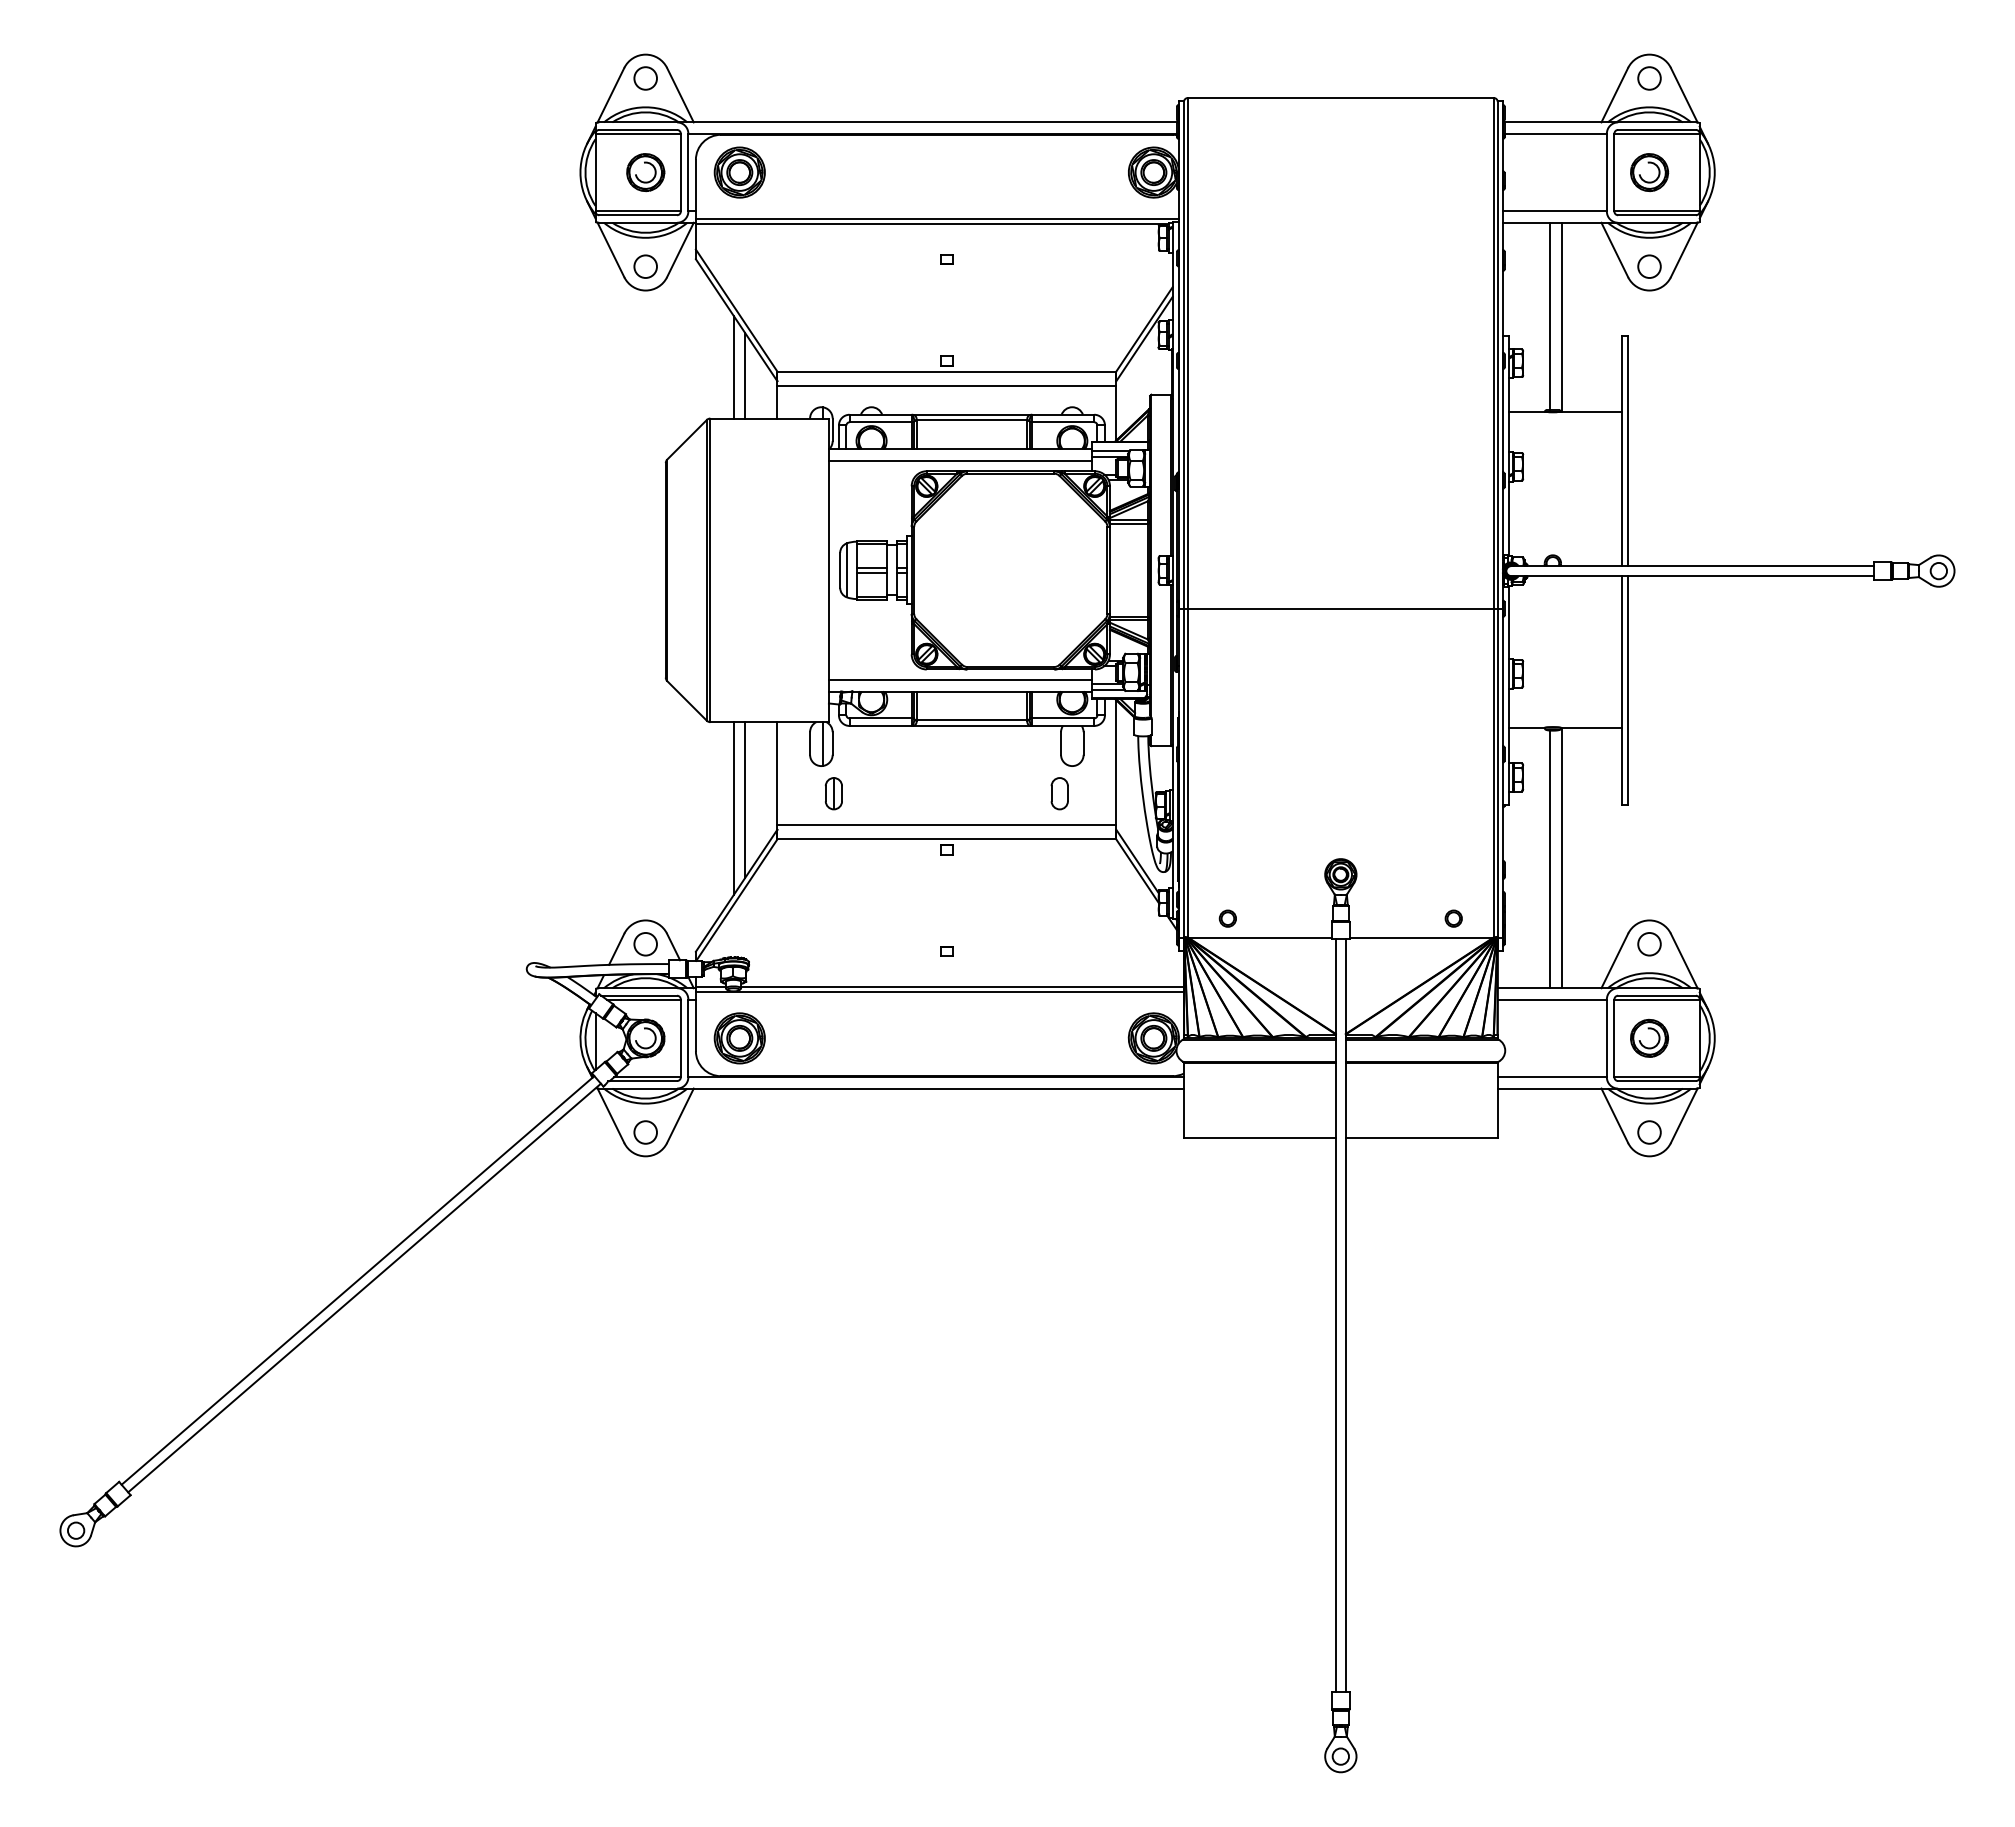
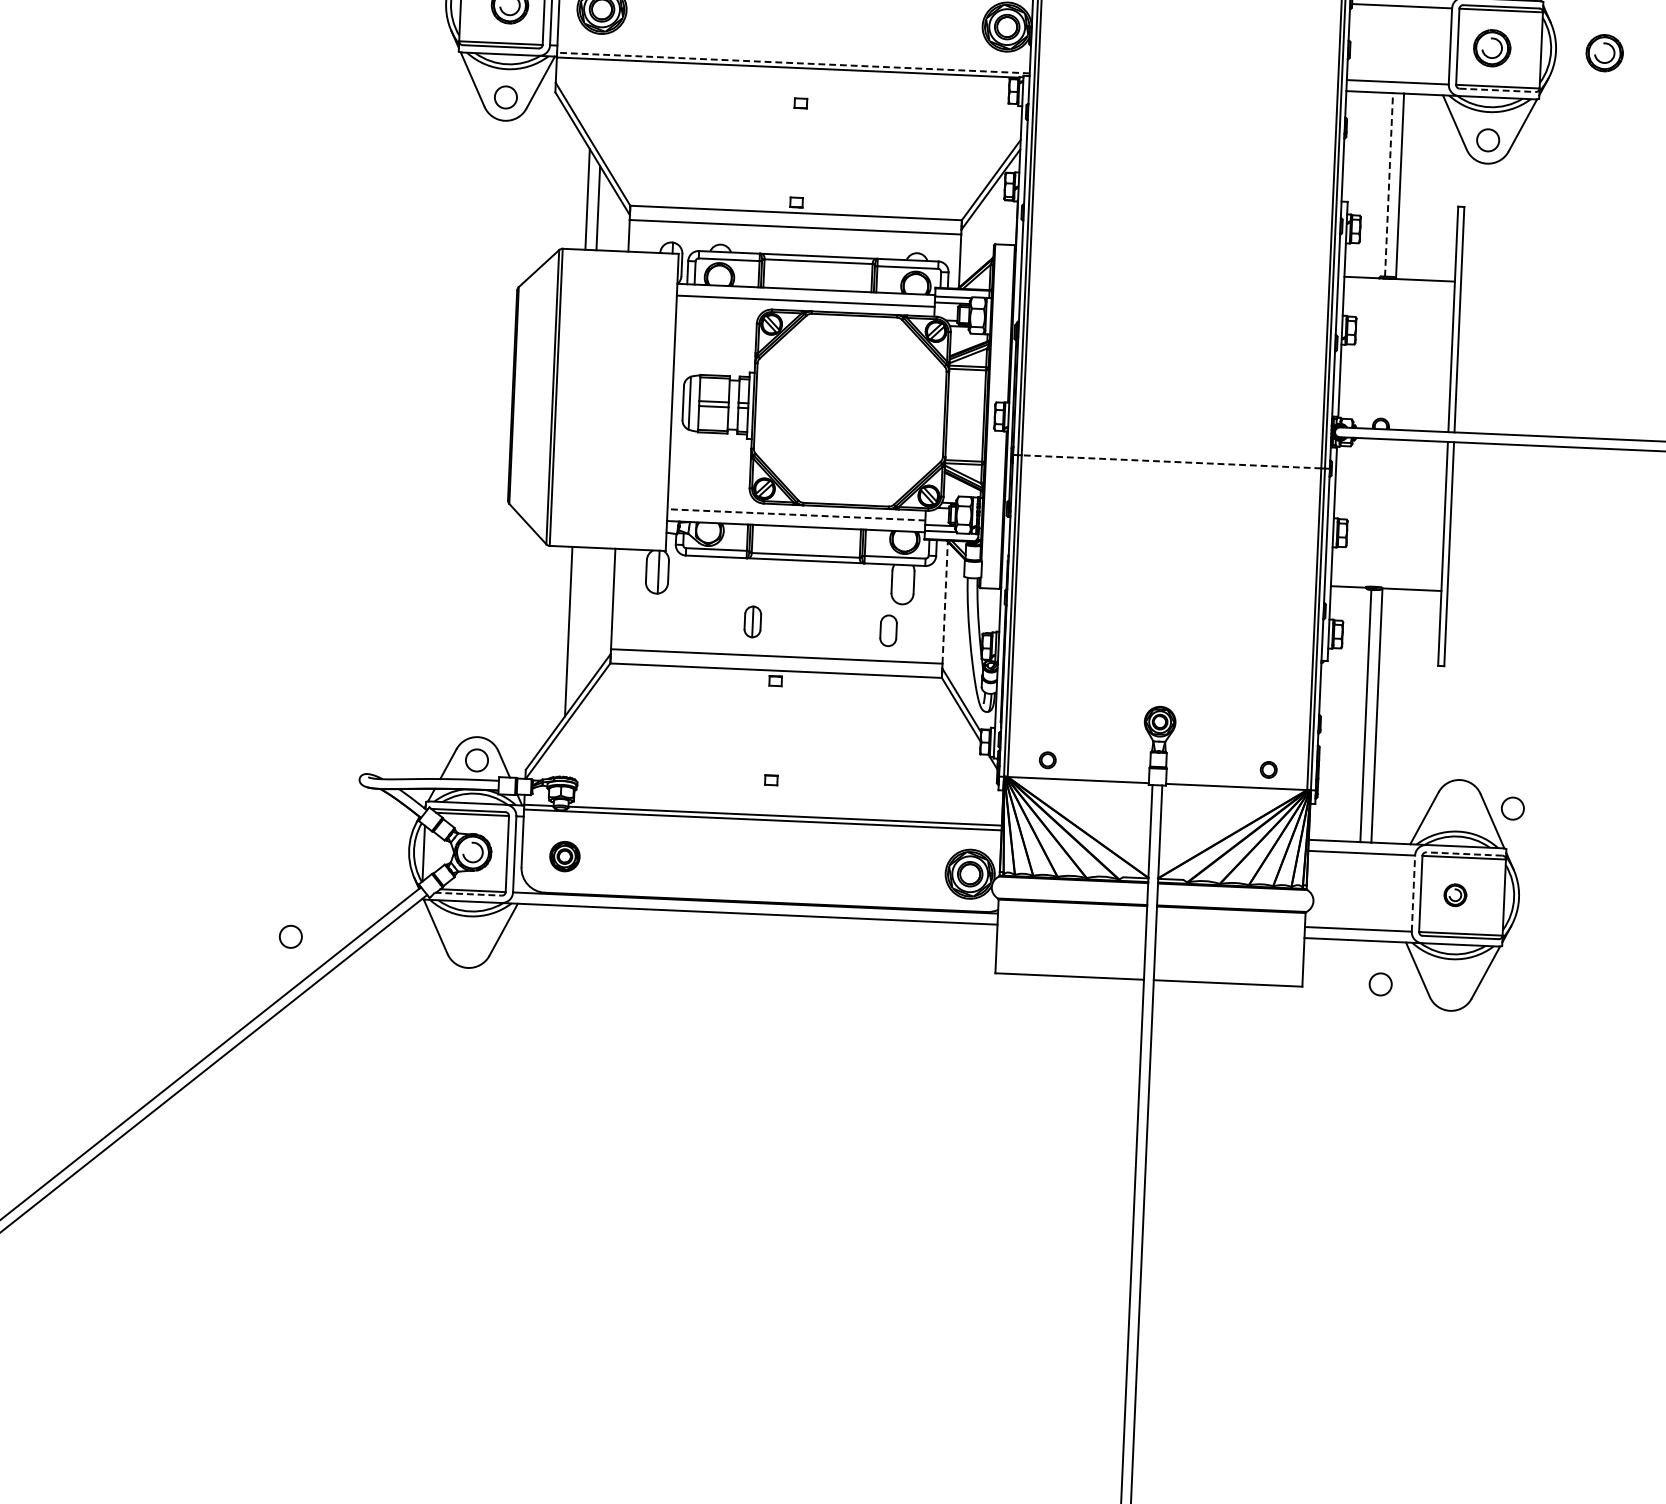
part: (1764, 172) -> (1604, 53), added
line: (1657, 215) -> (1498, 90), solid -> dashed
line: (937, 218) -> (793, 62), solid -> dashed
line: (1550, 316) -> (1389, 184), solid -> dashed
line: (1340, 608) -> (1171, 461), solid -> dashed
line: (960, 679) -> (796, 514), solid -> dashed
line: (1116, 761) -> (945, 601), solid -> dashed
part: (833, 793) -> (752, 621), moved
line: (744, 800) -> (579, 624), removed
circle: (1649, 944) -> (1512, 808), moved
line: (1657, 995) -> (1464, 853), solid -> dashed
part: (1649, 1037) -> (1455, 894), size x0.6
part: (739, 1038) -> (564, 856), size x0.6
line: (1606, 1038) -> (1413, 893), solid -> dashed
line: (643, 1081) -> (468, 894), solid -> dashed
circle: (645, 1132) -> (290, 936), moved
circle: (1649, 1132) -> (1380, 984), moved

